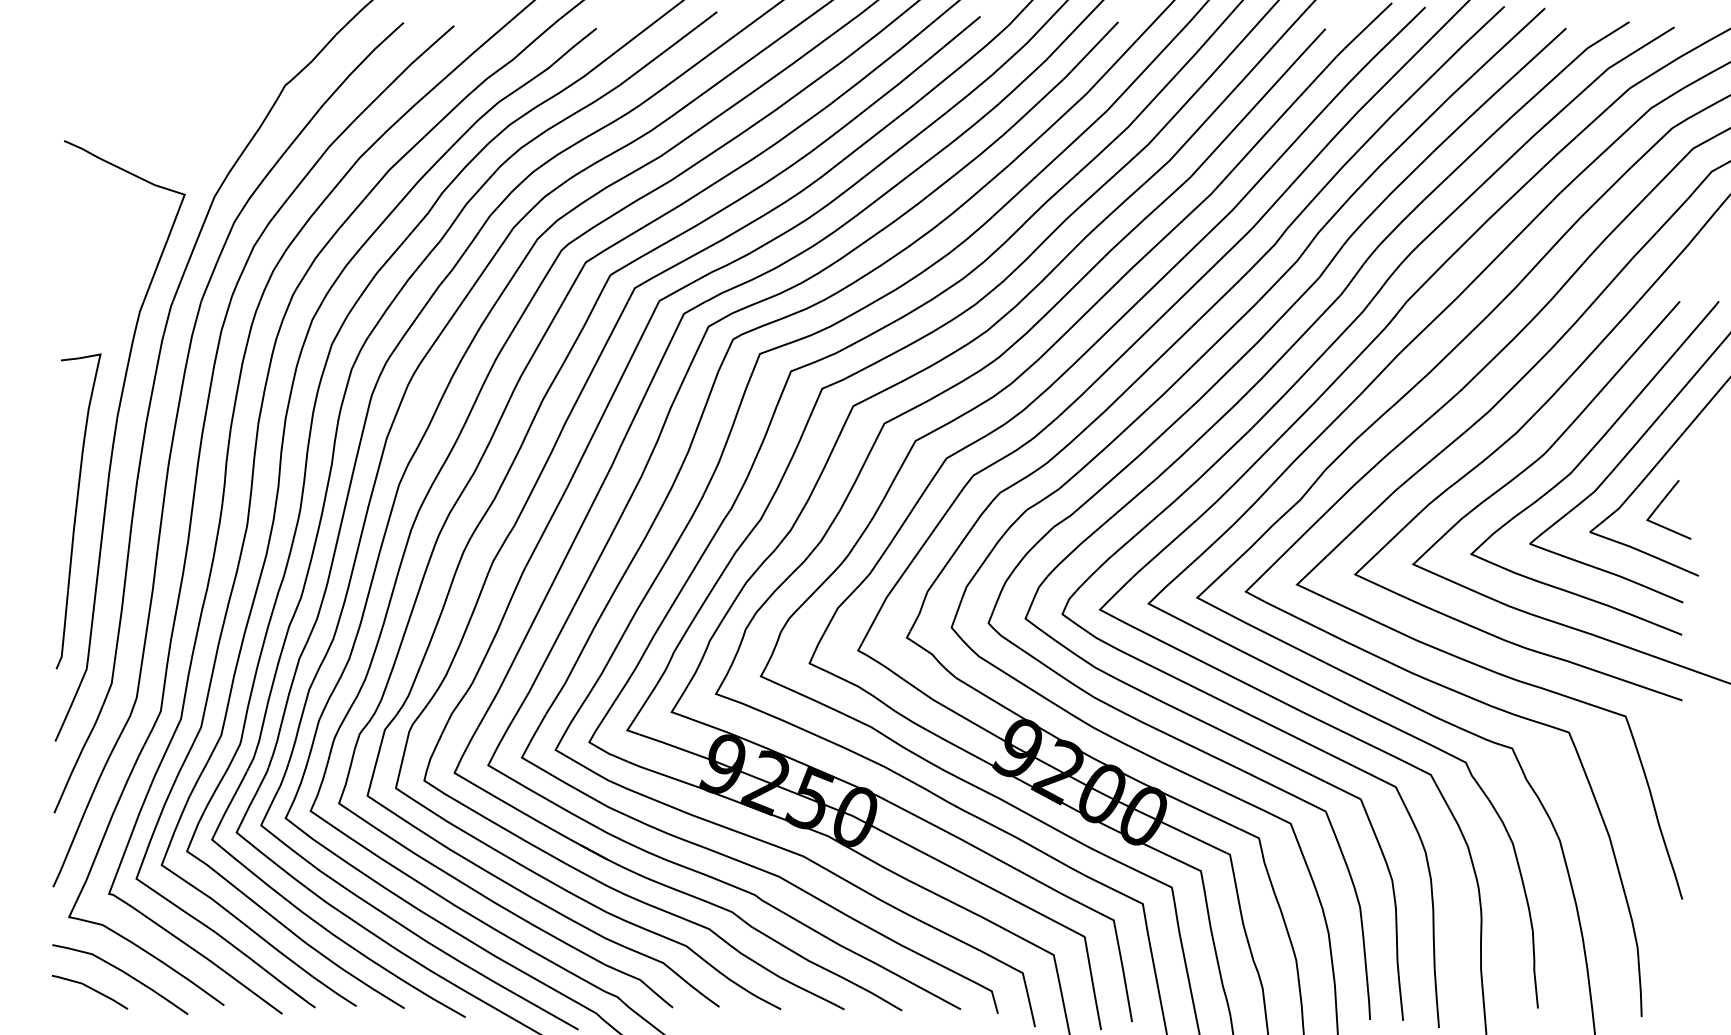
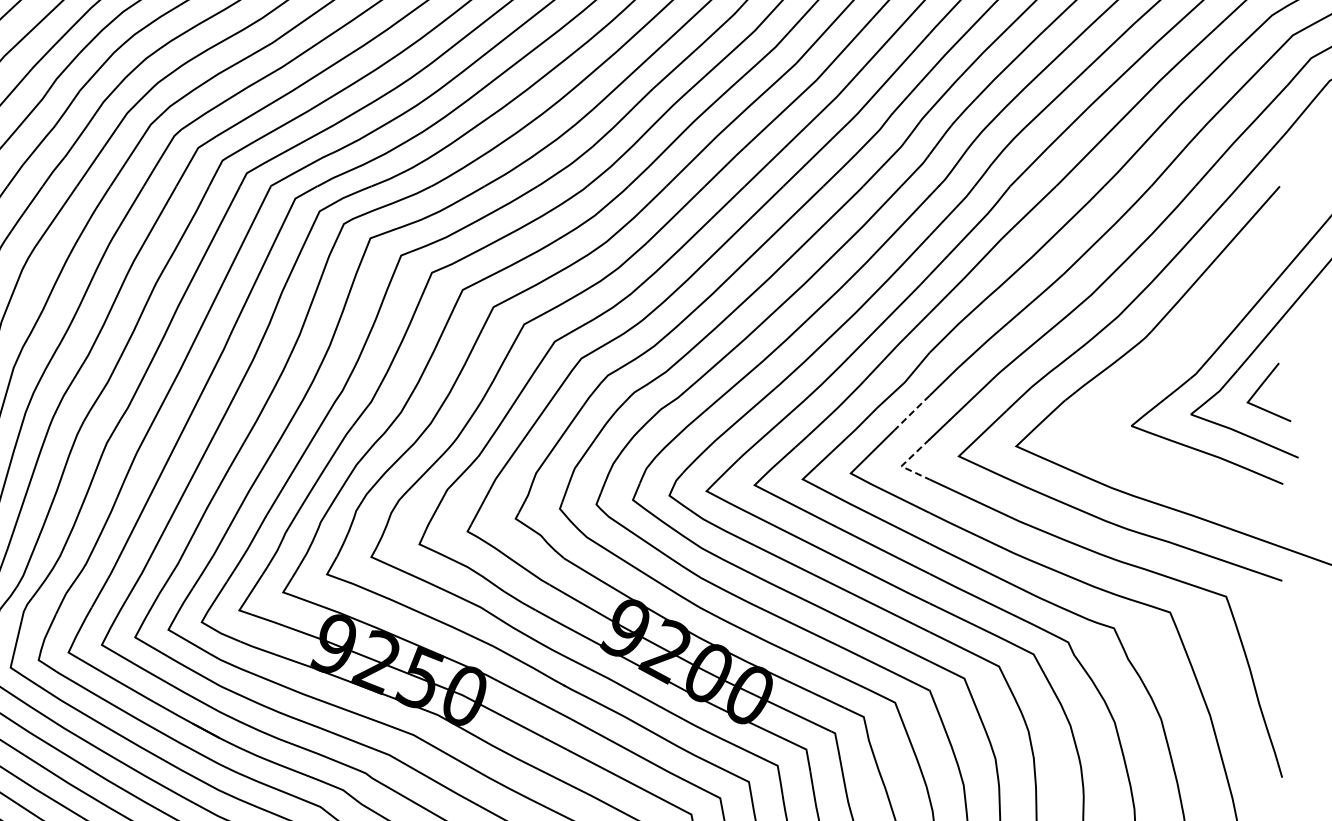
part: (1585, 458) -> (1186, 341), removed
line: (1308, 530) -> (912, 412), solid -> dashed
line: (1299, 582) -> (903, 464), solid -> dashed

